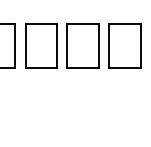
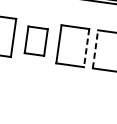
part: (41, 45) -> (36, 40), size x0.7
line: (99, 45) -> (86, 47), solid -> dashed
line: (109, 45) -> (95, 49), solid -> dashed

